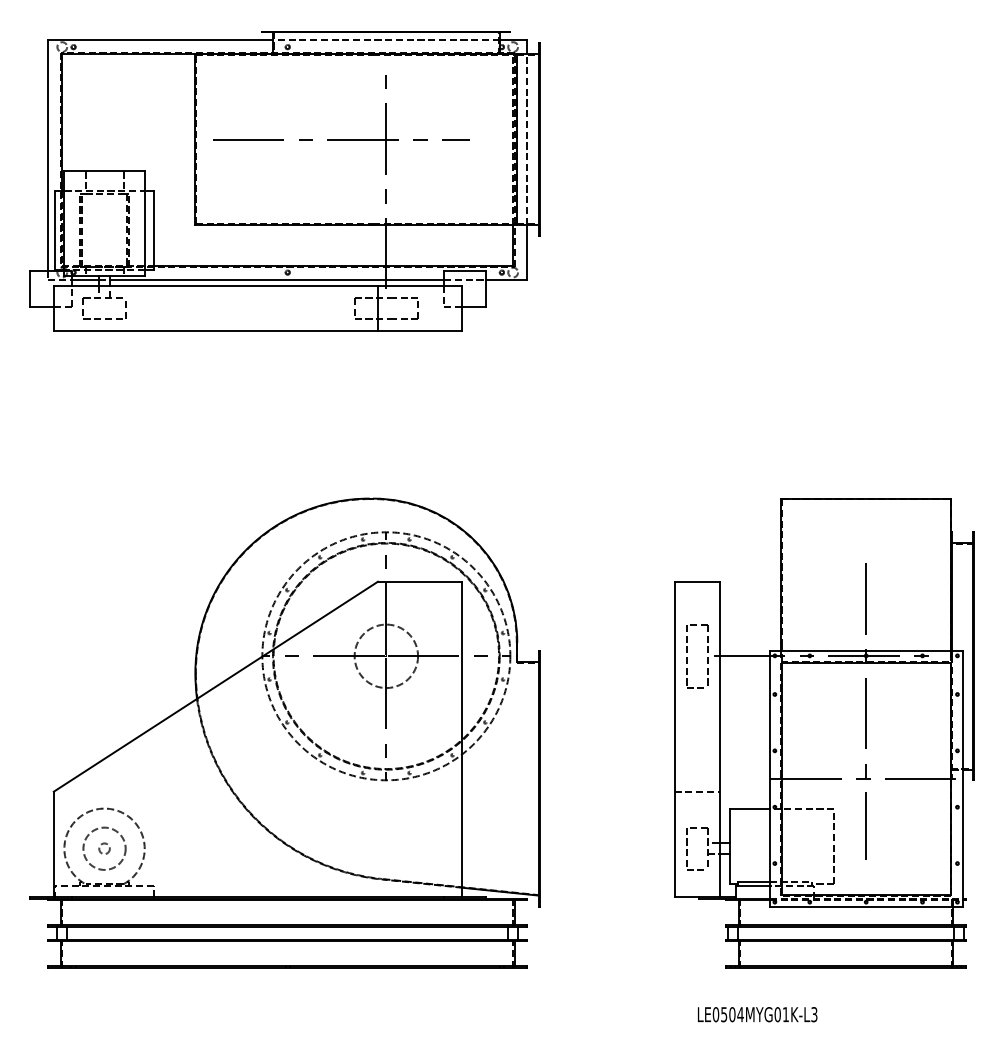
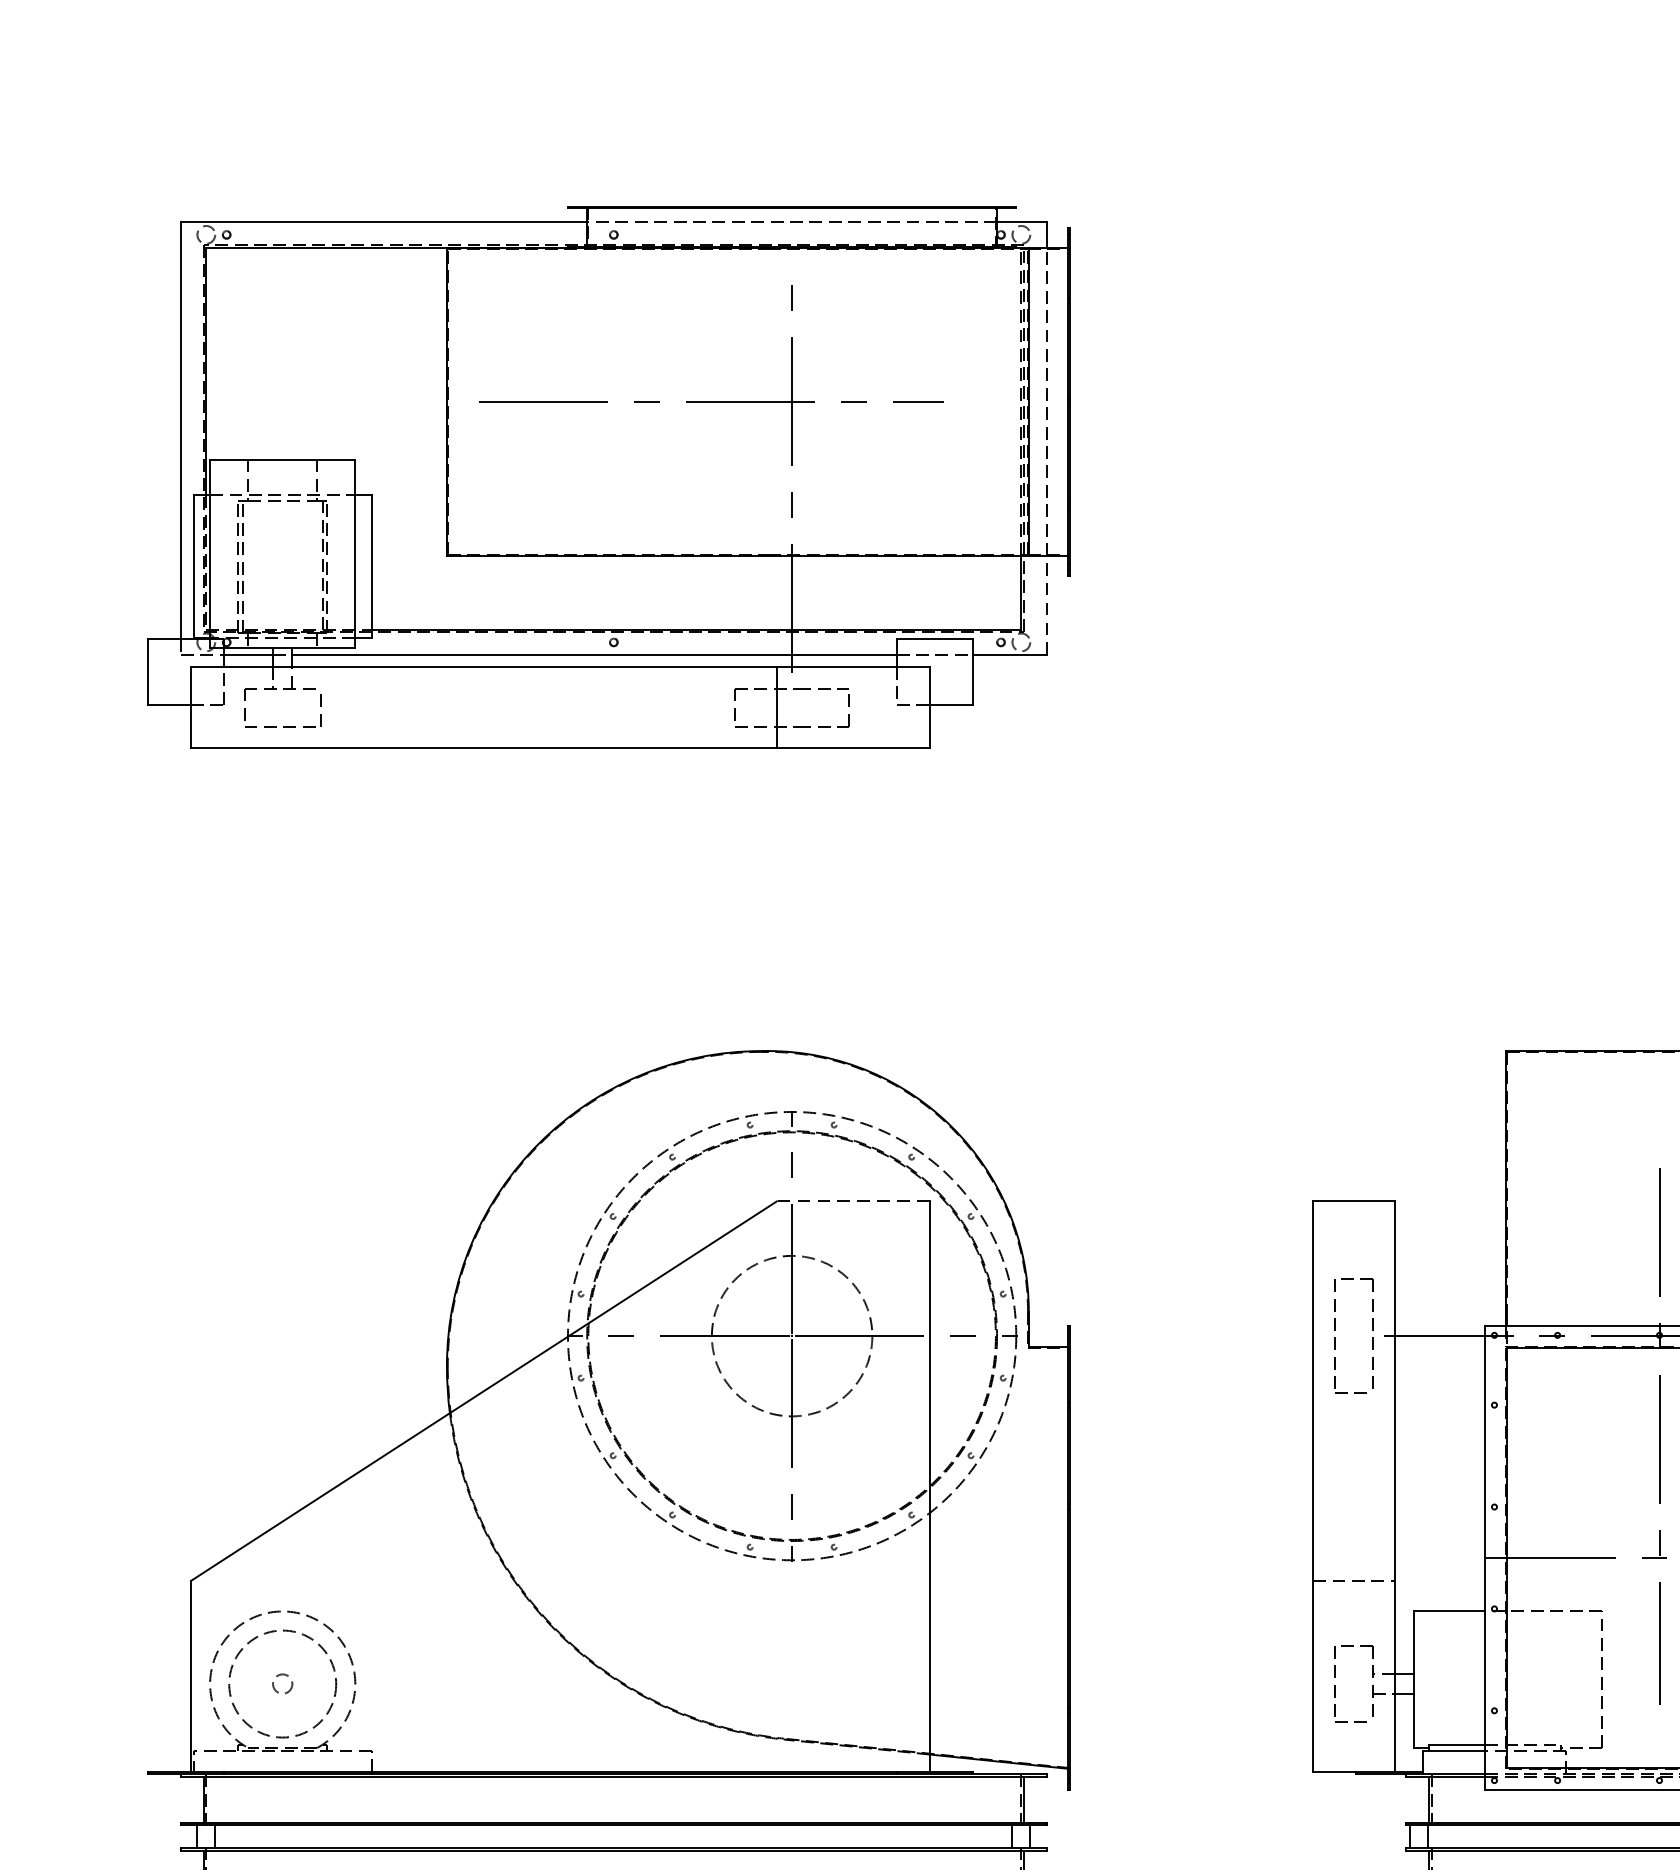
line: (527, 251) -> (1047, 604), solid -> dashed
line: (419, 581) -> (852, 1200), solid -> dashed
circle: (386, 656) -> (792, 1336), size x1.4
circle: (104, 848) -> (282, 1683), size x1.4

